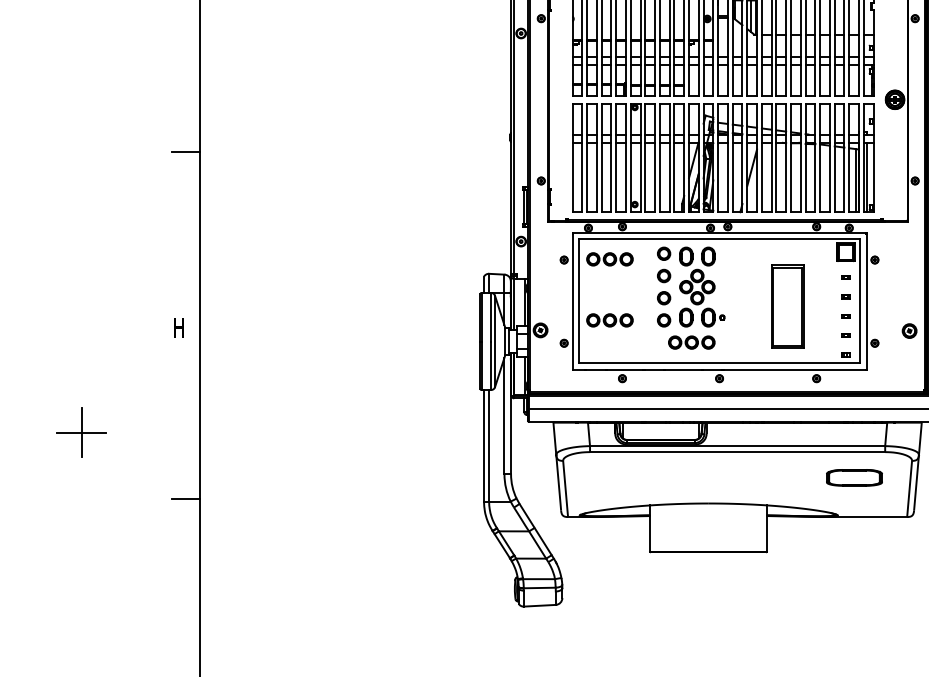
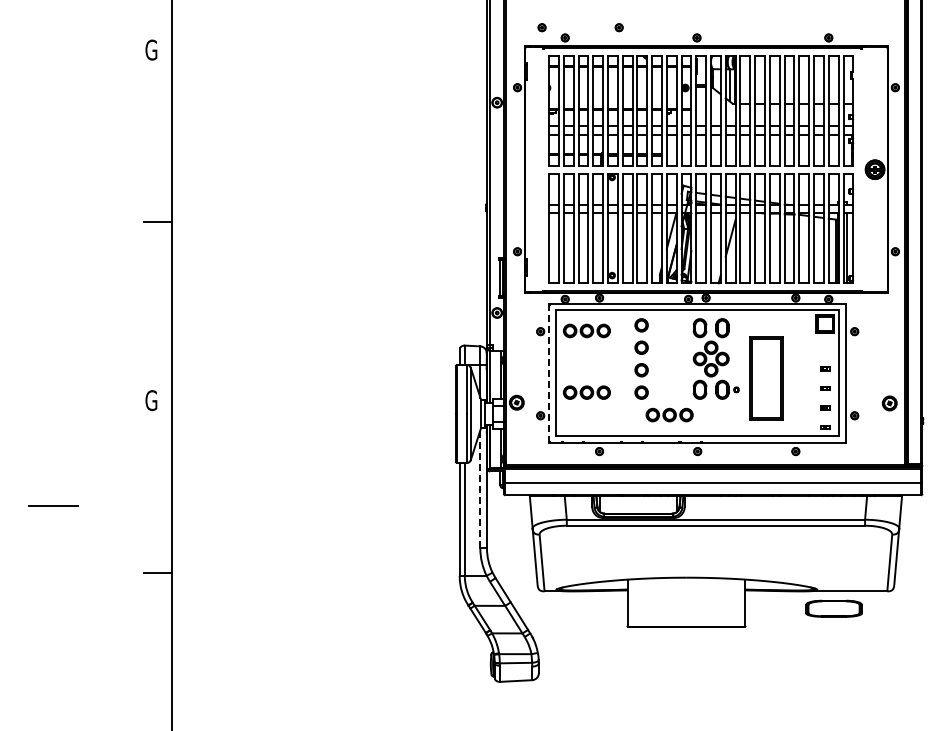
part: (846, 276) -> (825, 348), removed
part: (701, 286) -> (715, 358), moved
line: (572, 302) -> (549, 374), solid -> dashed
text: (179, 328) -> (151, 400), H -> G
line: (504, 416) -> (480, 489), solid -> dashed
line: (82, 432) -> (53, 505), removed
part: (853, 477) -> (833, 608), moved

